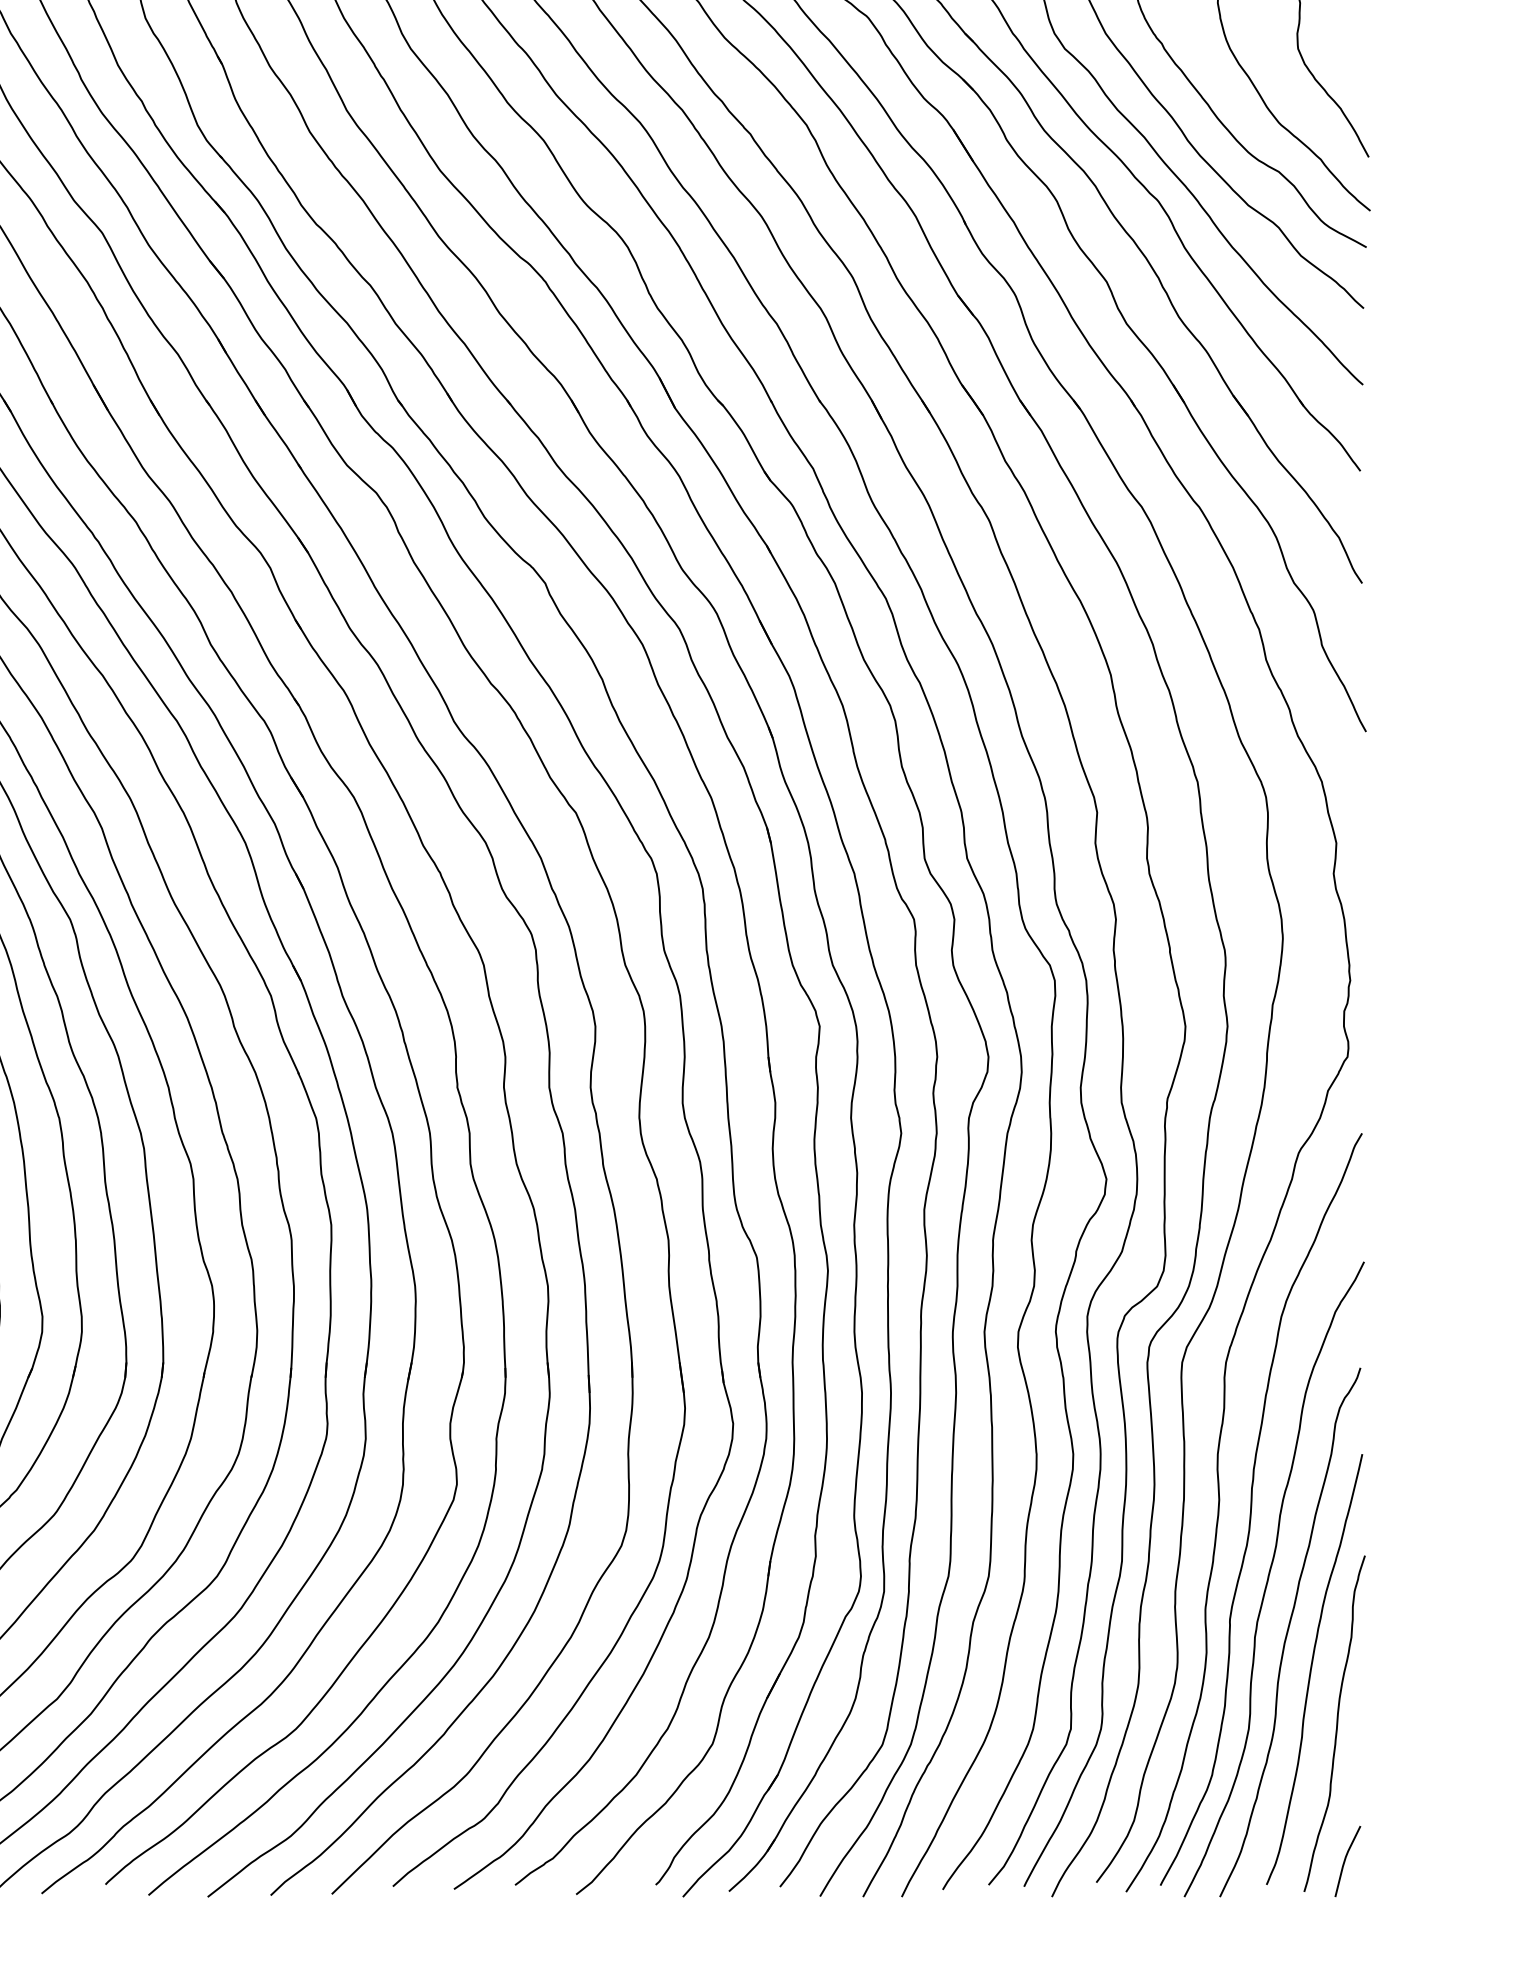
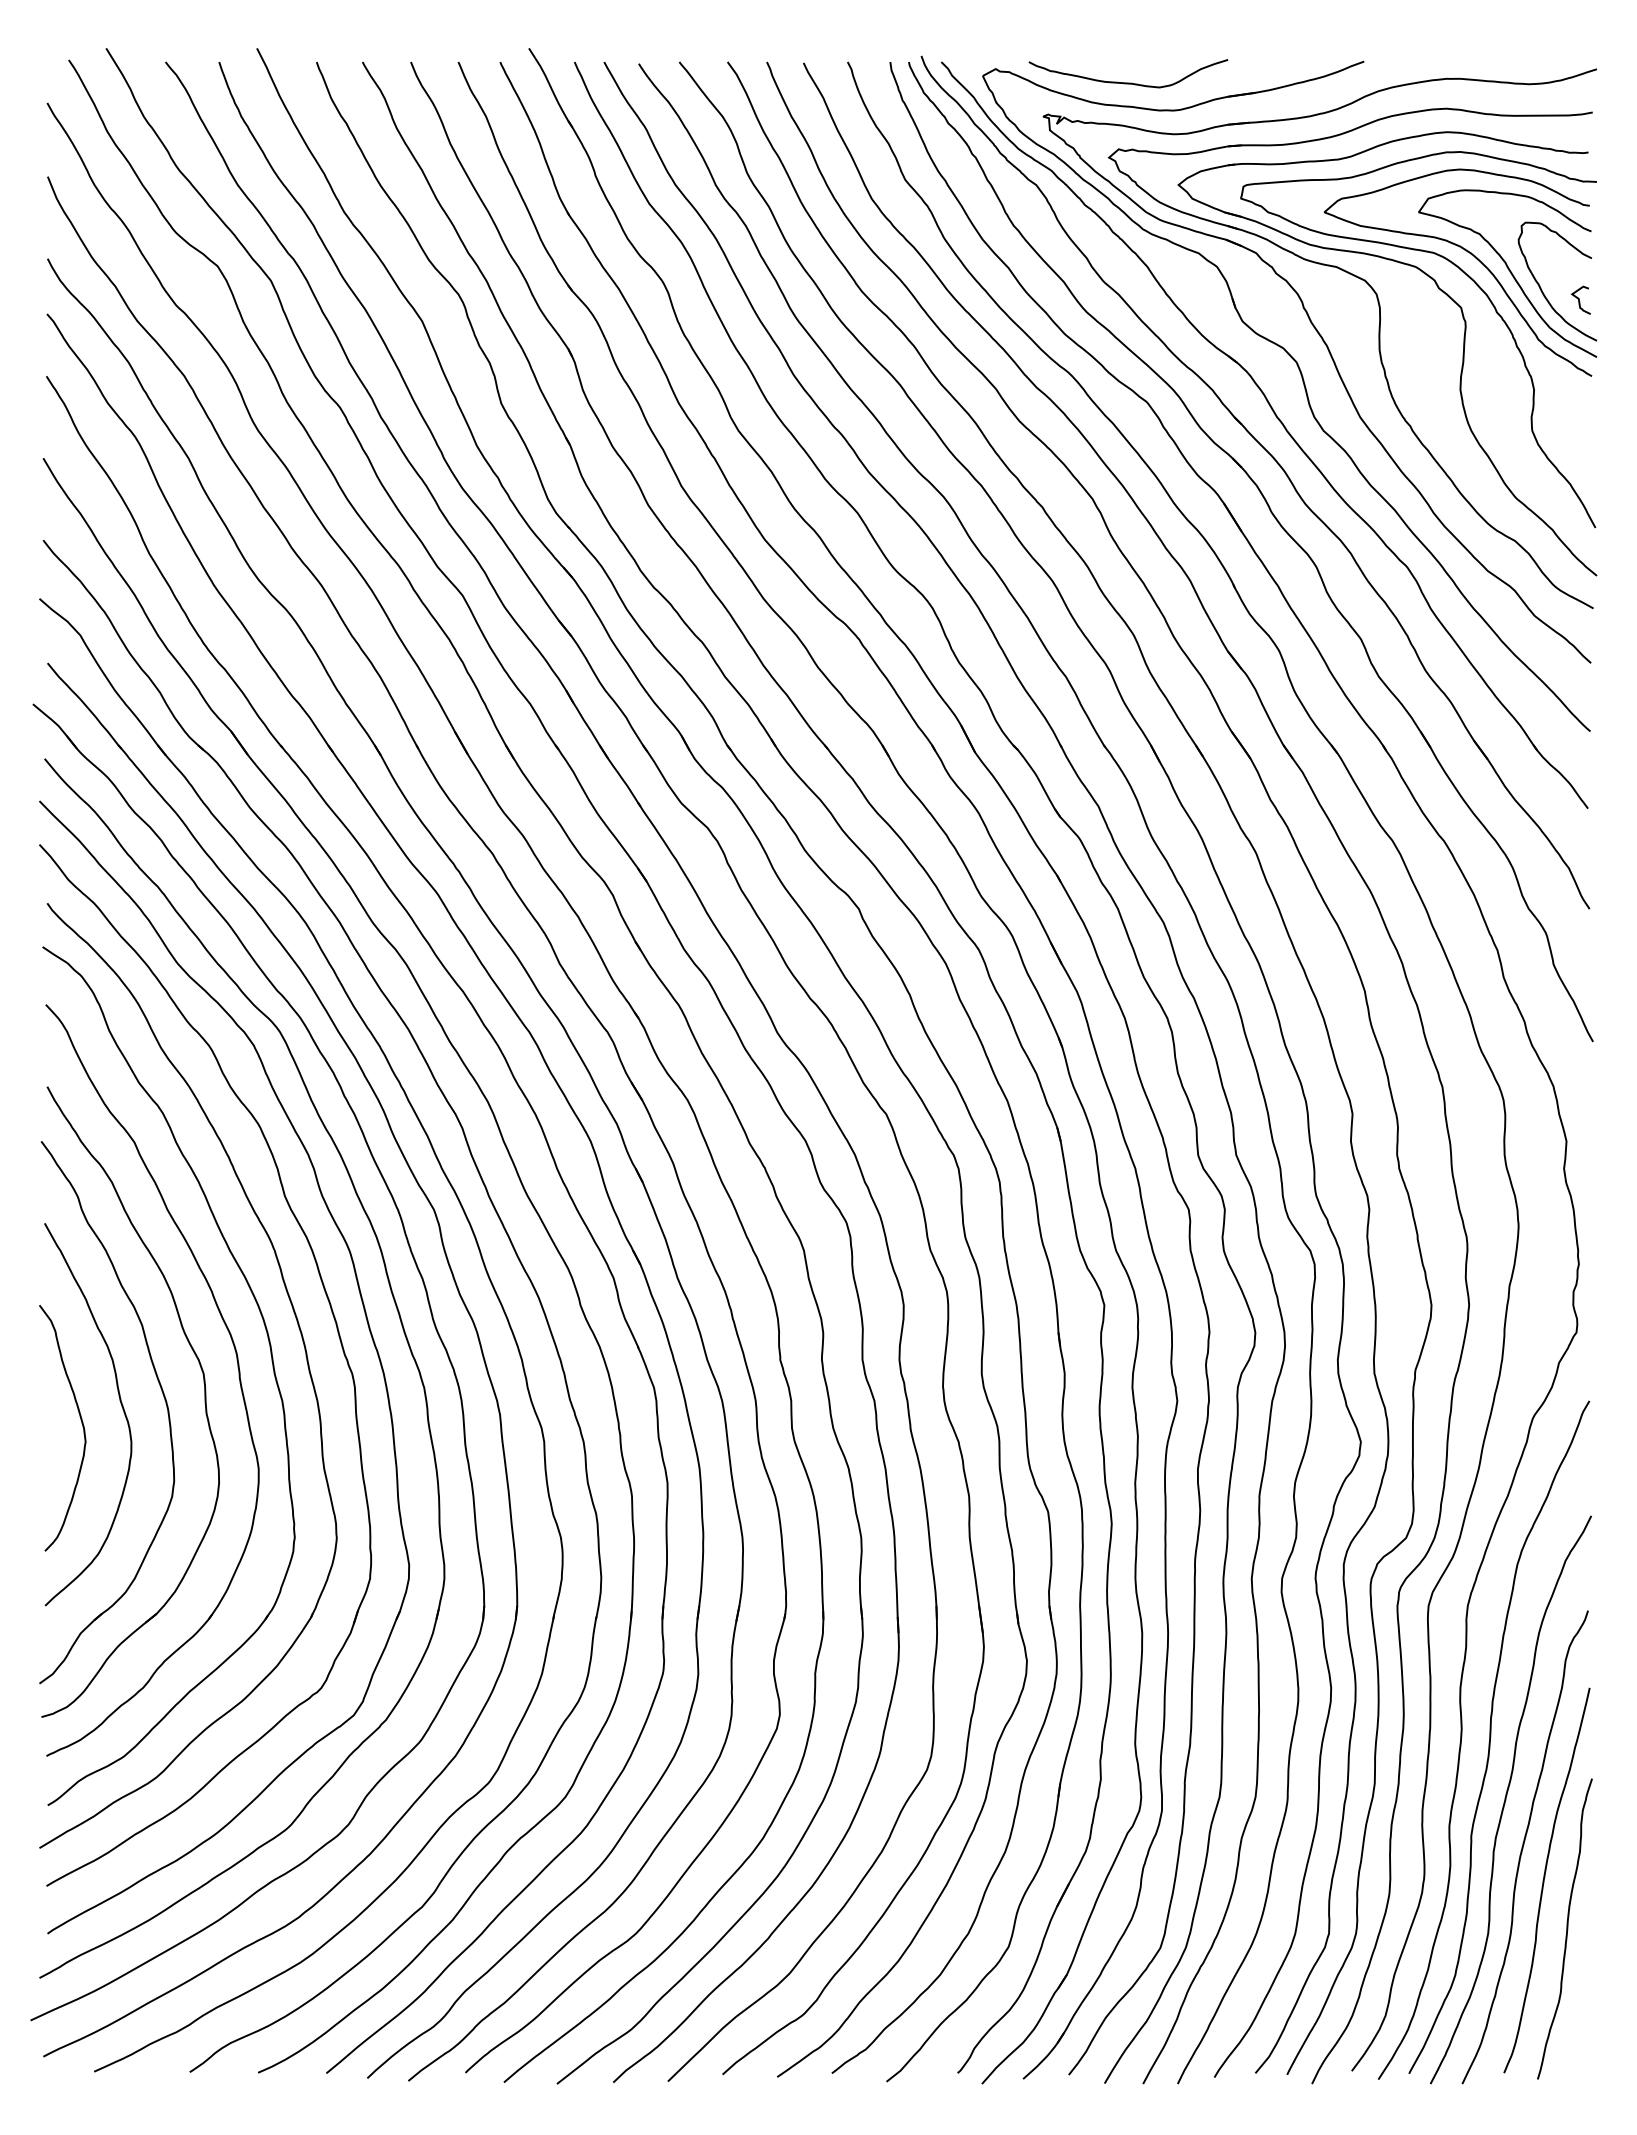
line: (1345, 1861) -> (1574, 2052), removed

